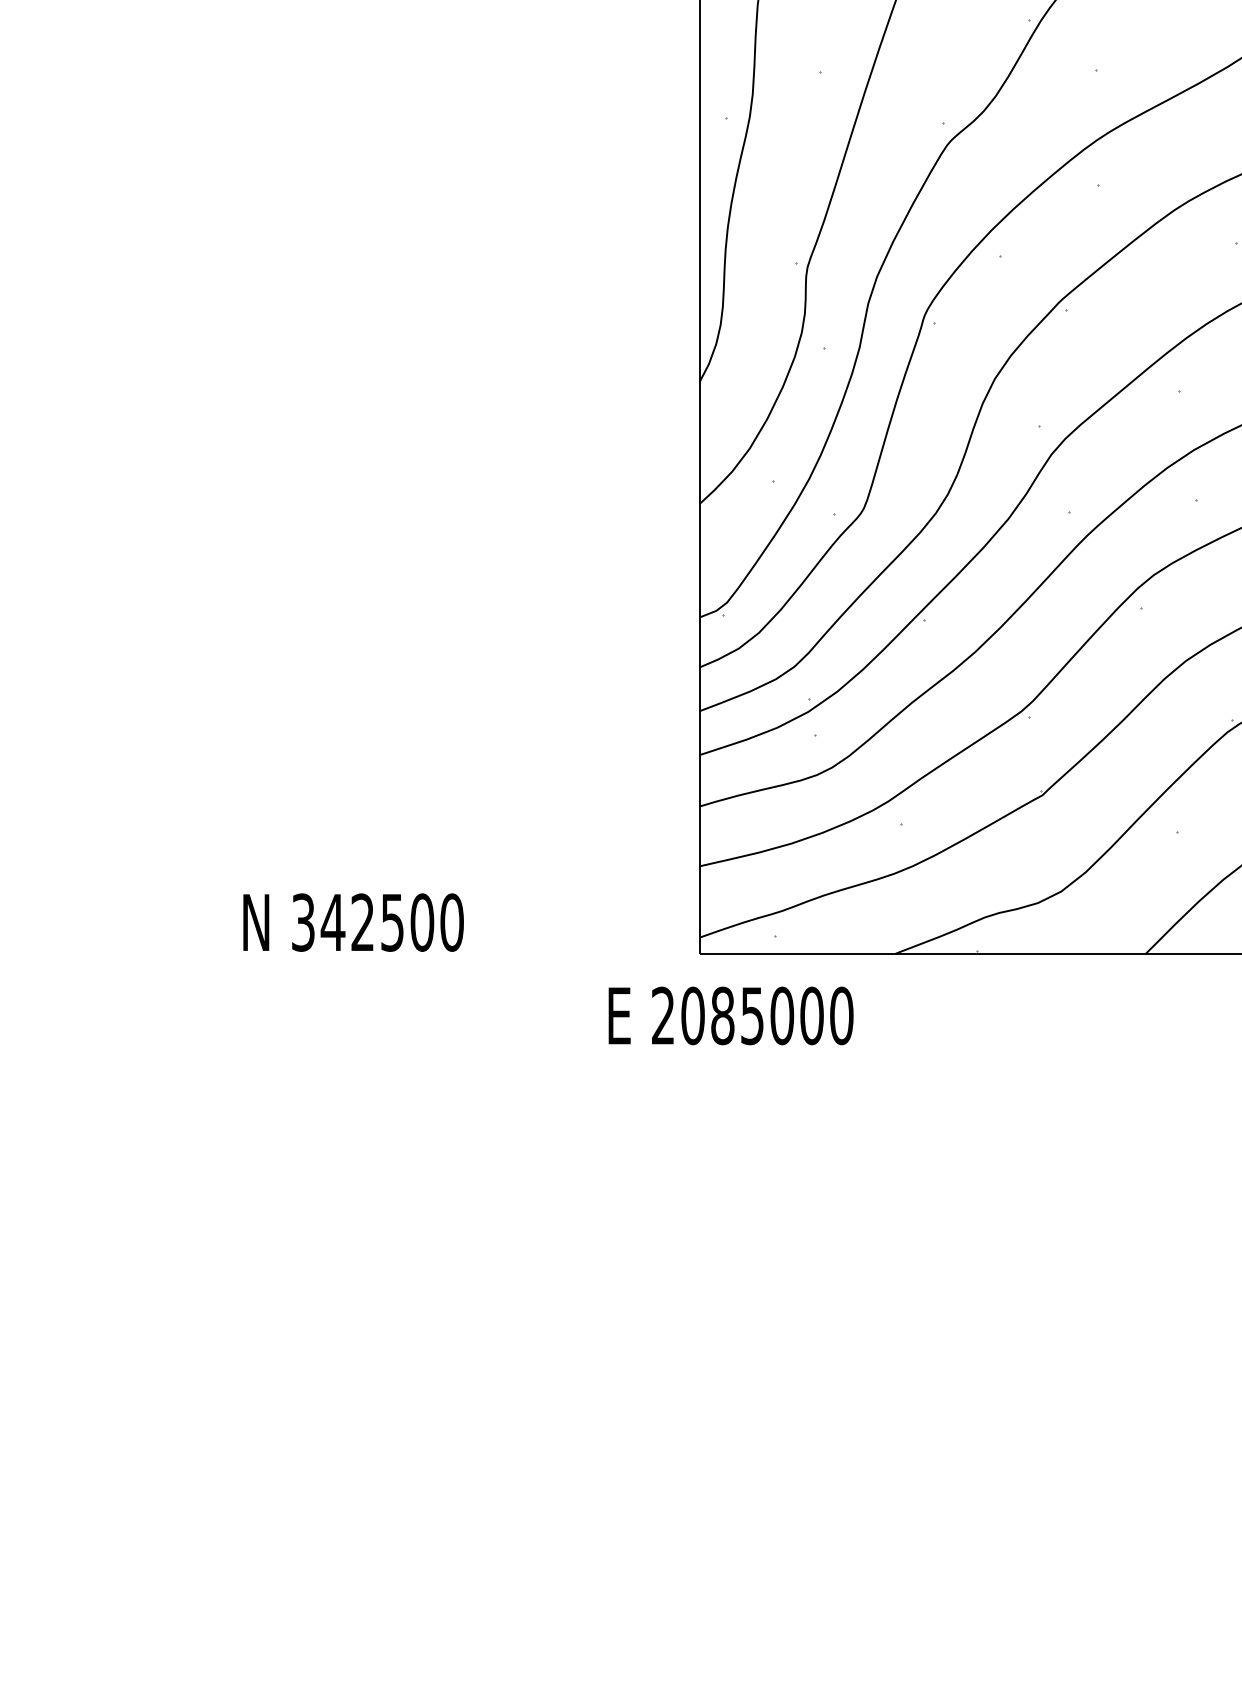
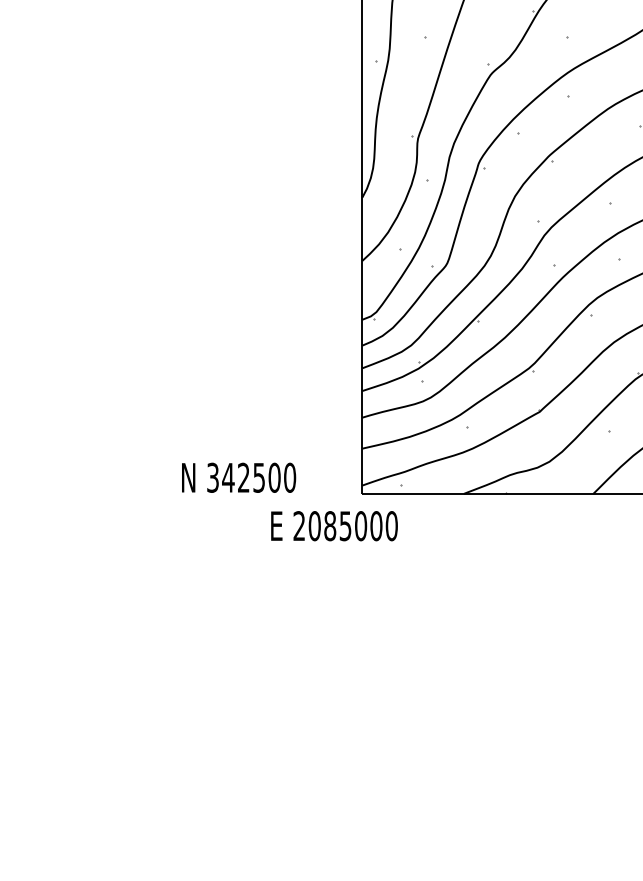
text: (354, 921) -> (239, 477), moved
text: (731, 1016) -> (334, 526), moved

